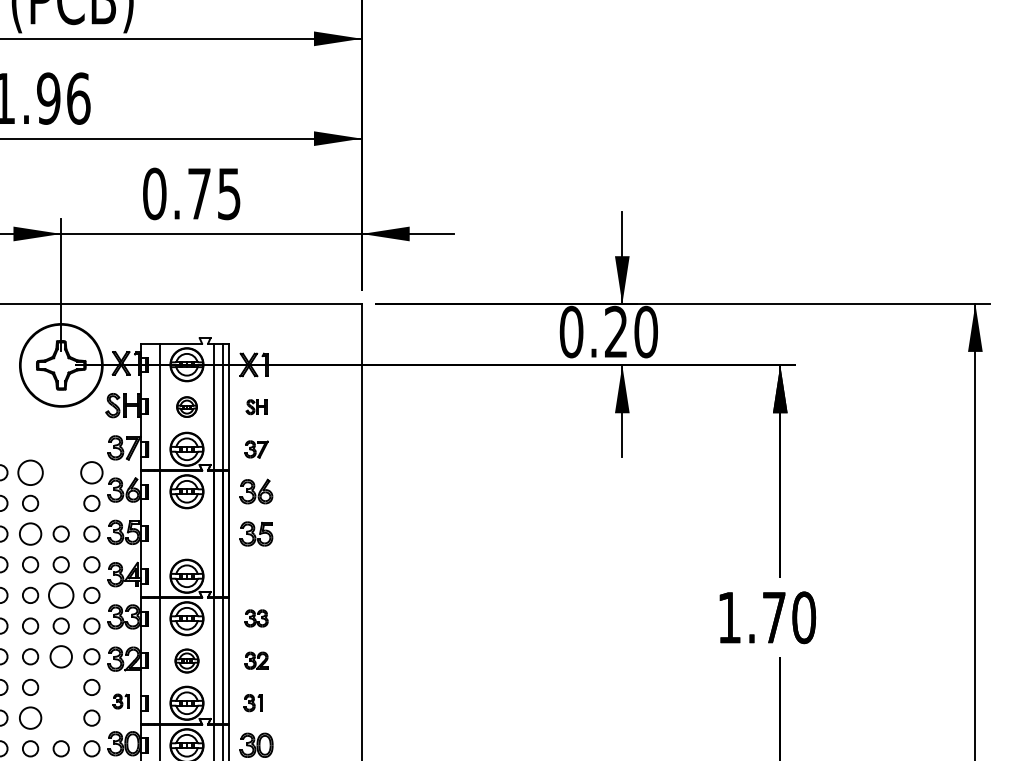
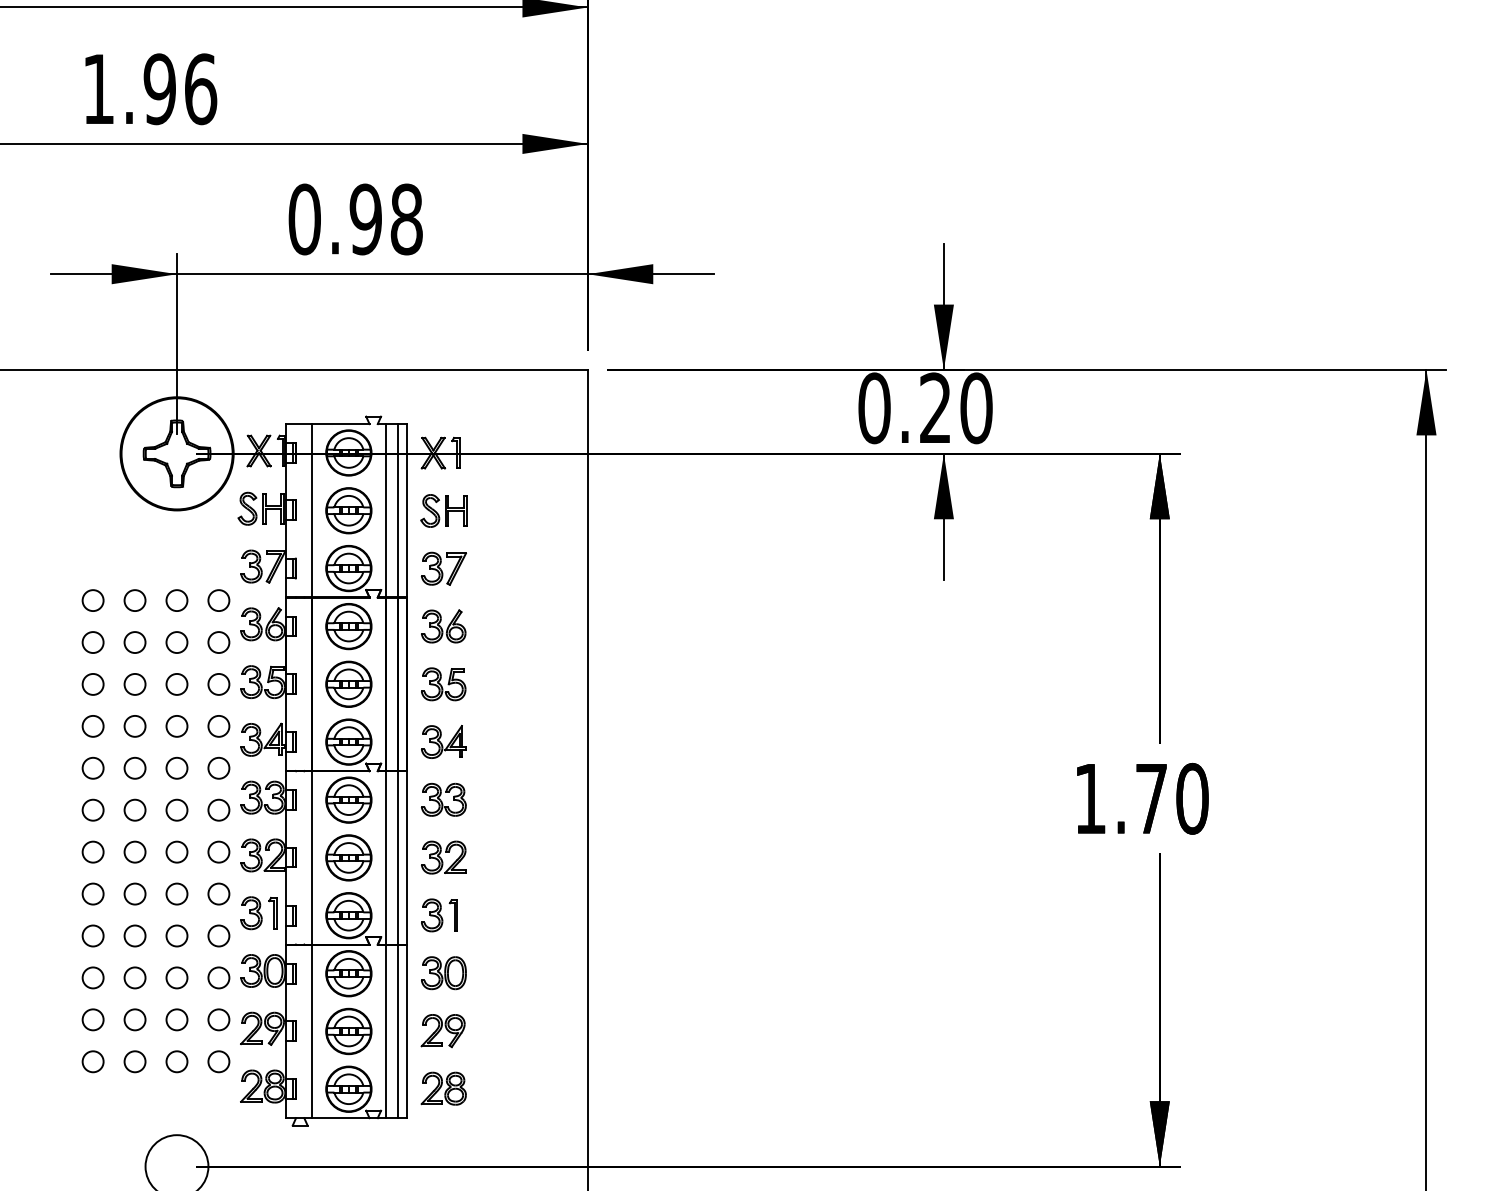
text: (213, 193) -> (385, 219), 0.75 -> 0.98
part: (186, 406) -> (348, 510), size x1.67
part: (256, 406) -> (443, 510), size x1.67
part: (256, 449) -> (443, 568), size x1.43
circle: (30, 472) -> (134, 600), size x0.62
circle: (60, 472) -> (176, 600), added
circle: (91, 472) -> (218, 600), size x0.71
circle: (60, 503) -> (176, 642), added
part: (186, 533) -> (348, 683), added
circle: (30, 534) -> (134, 684), size x0.71
part: (256, 575) -> (443, 741), added
circle: (60, 594) -> (176, 767), size x0.62
part: (256, 618) -> (443, 799), size x1.43
circle: (60, 656) -> (176, 851), size x0.71
part: (186, 660) -> (348, 857), size x1.43
part: (256, 660) -> (443, 857), size x1.43
circle: (60, 687) -> (176, 893), added
part: (120, 701) -> (258, 913), size x1.67
part: (253, 703) -> (439, 915), size x1.43
circle: (30, 717) -> (134, 935), size x0.71
circle: (60, 717) -> (176, 935), added

